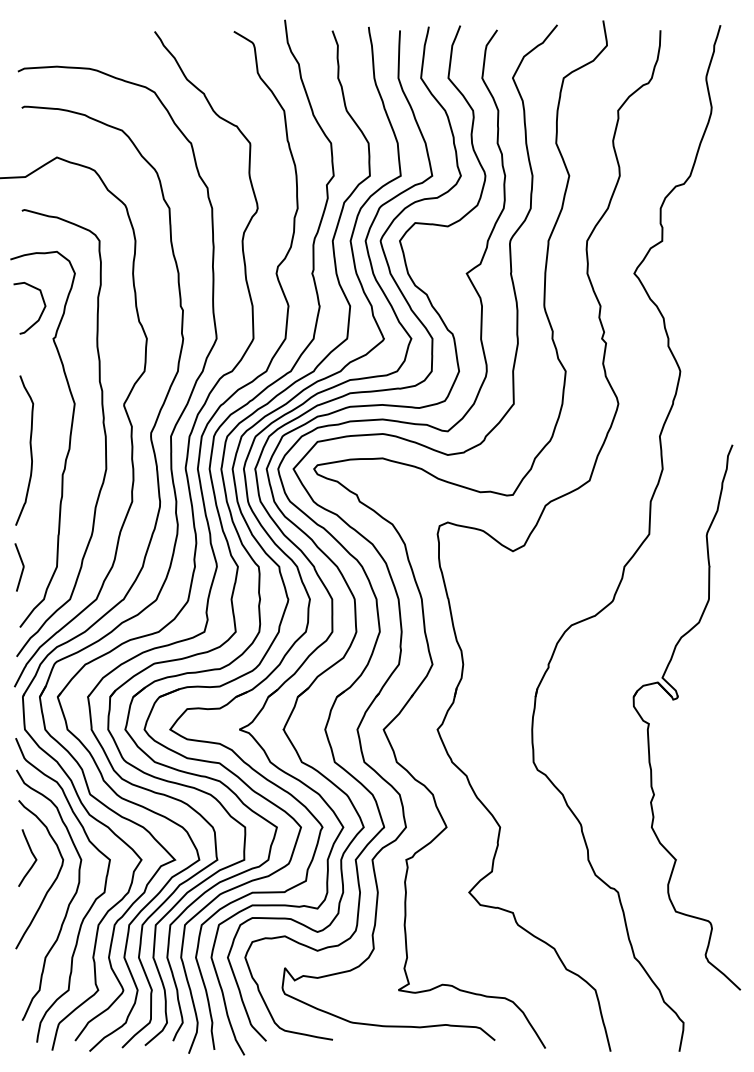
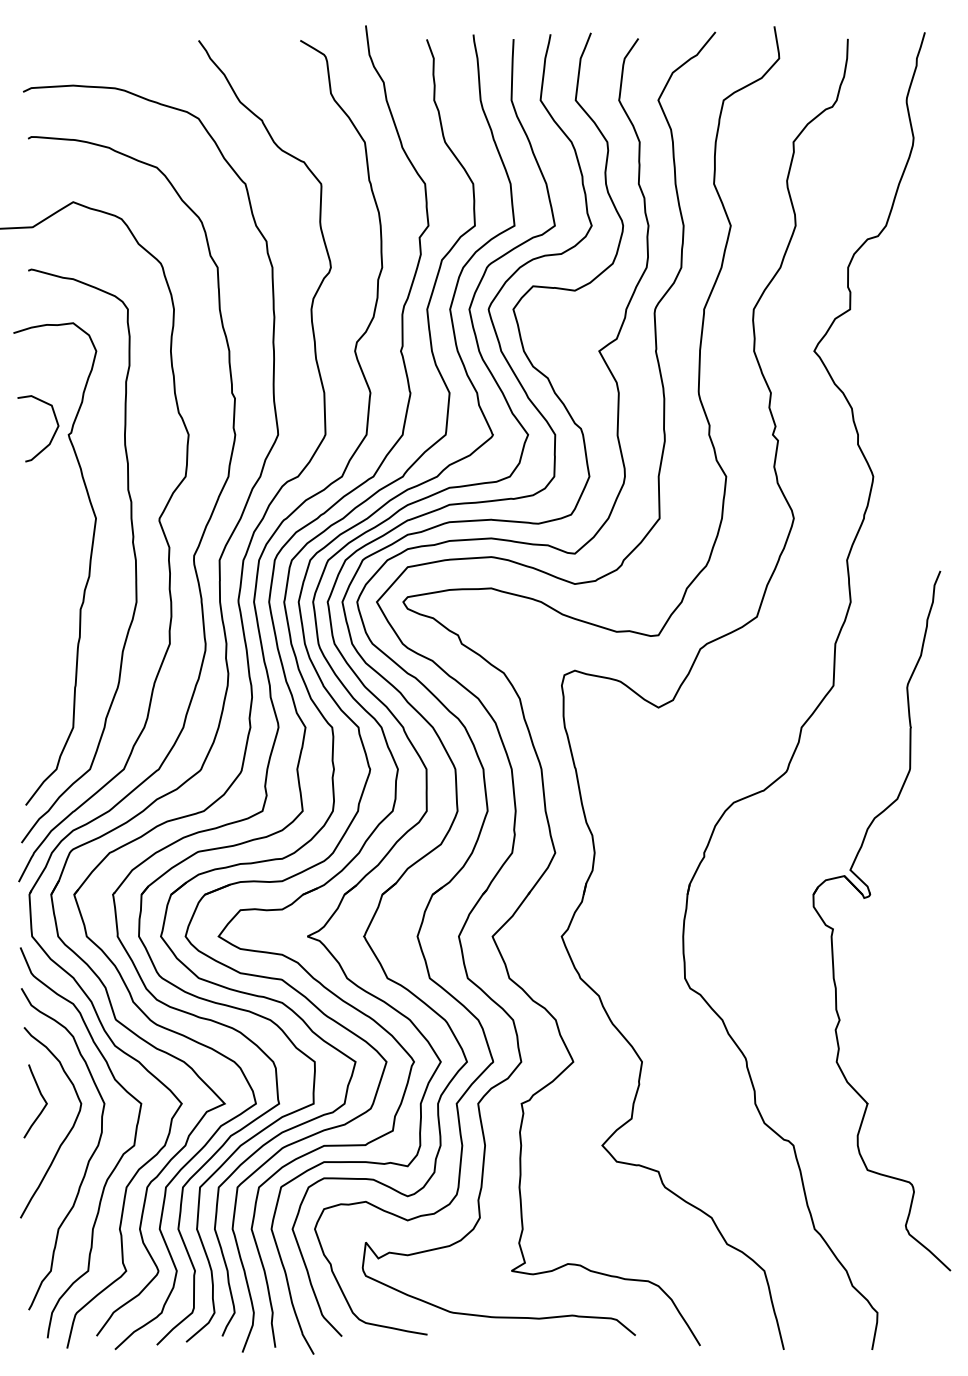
curve: (40, 313) -> (52, 435), moved
curve: (30, 450) -> (39, 578), removed
line: (22, 569) -> (28, 730), removed

